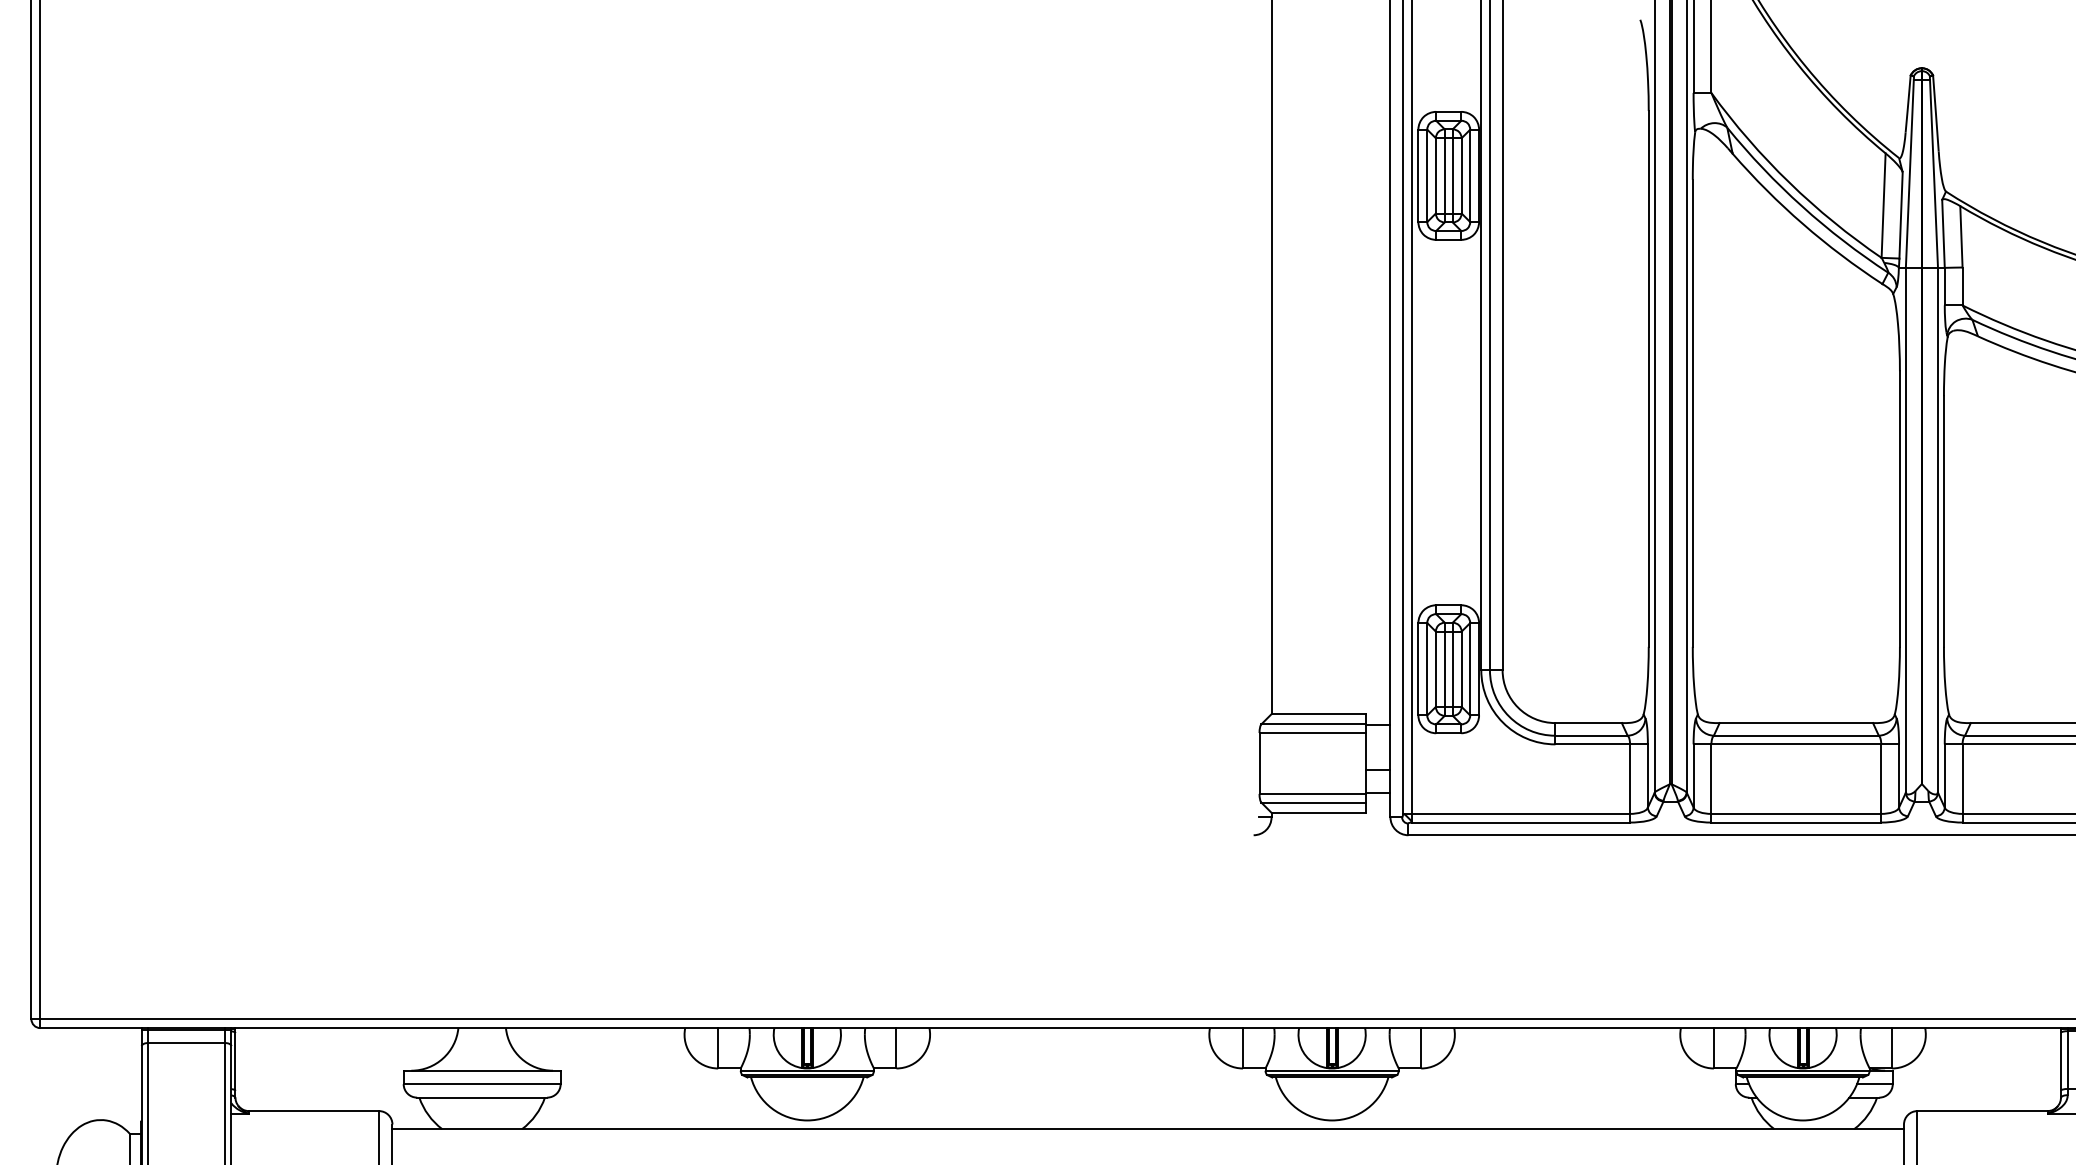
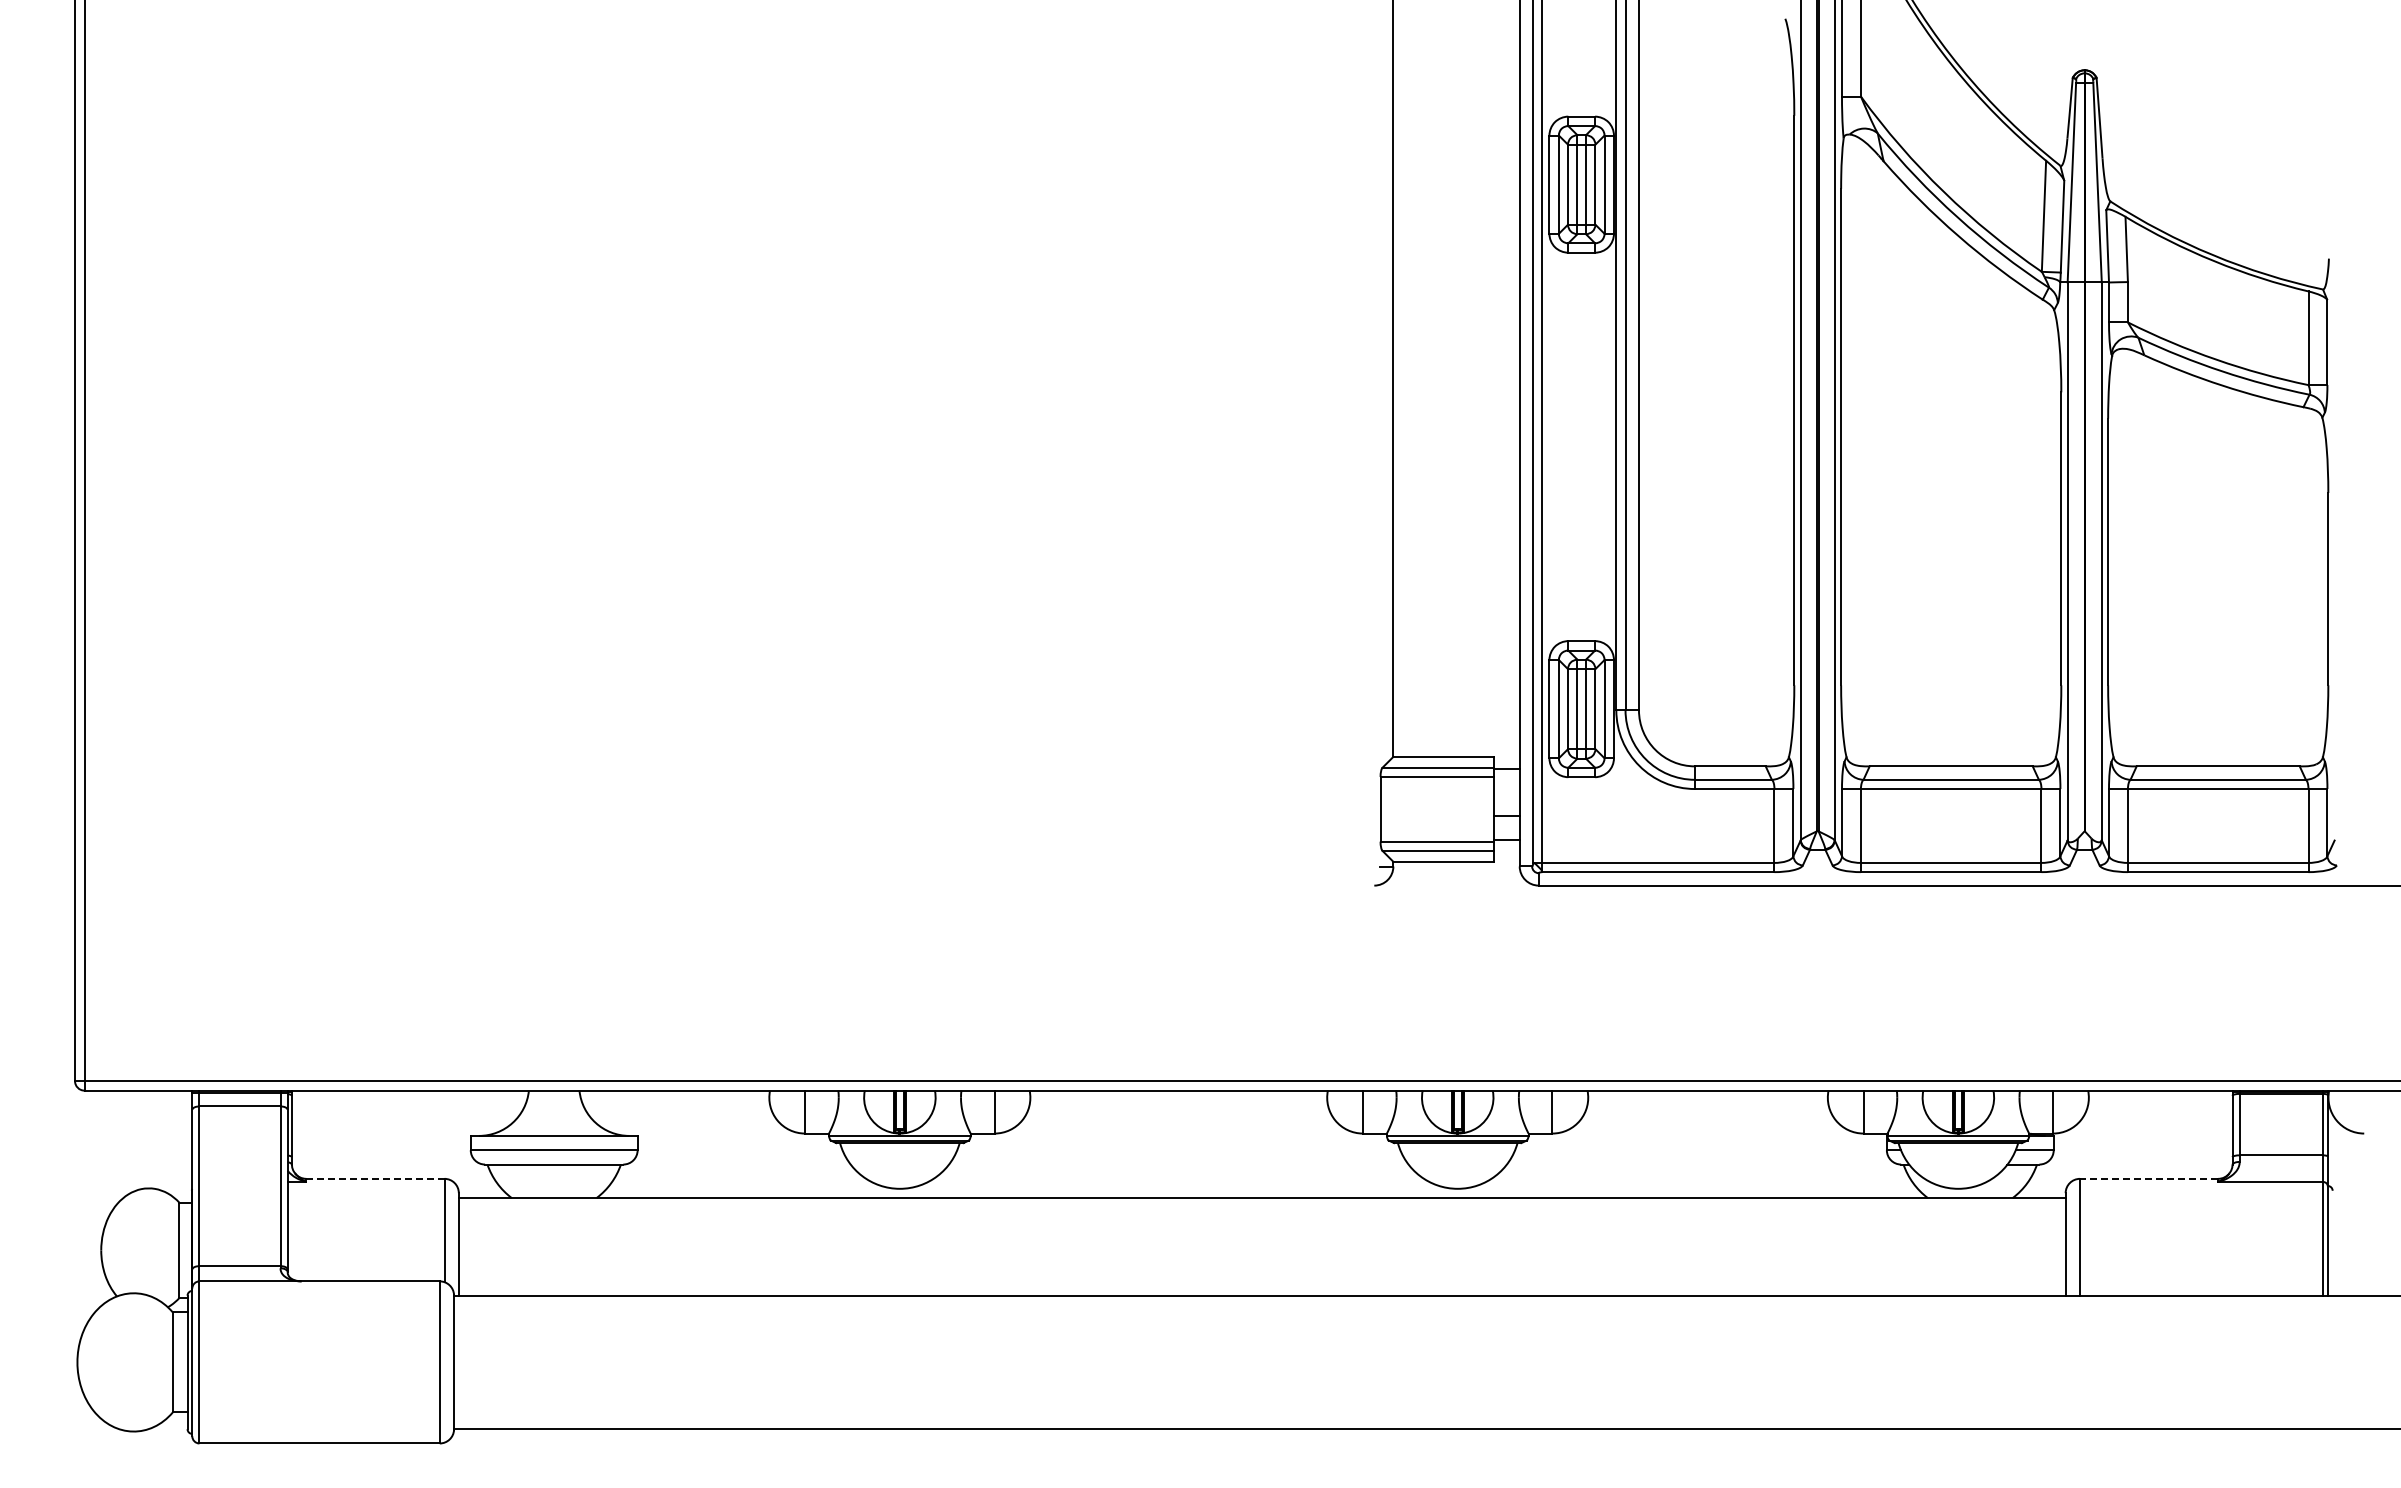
line: (314, 1110) -> (375, 1178), solid -> dashed
line: (1981, 1110) -> (2148, 1178), solid -> dashed

